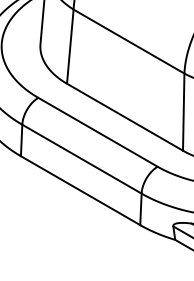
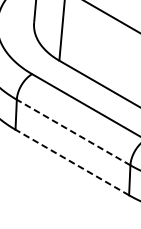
line: (81, 159) -> (73, 132), solid -> dashed
line: (80, 190) -> (72, 162), solid -> dashed

